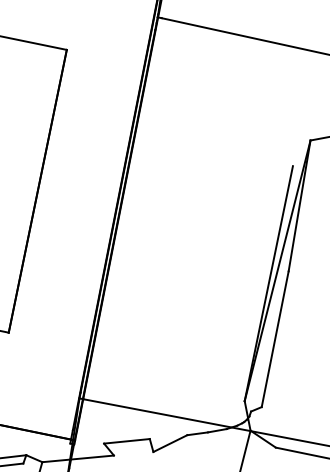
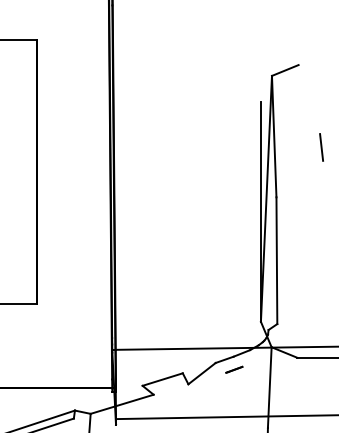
line: (205, 446) -> (234, 369), added

